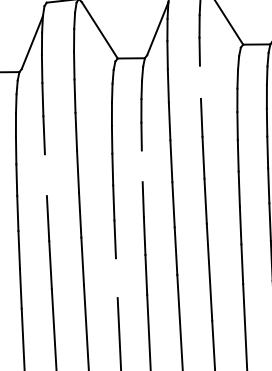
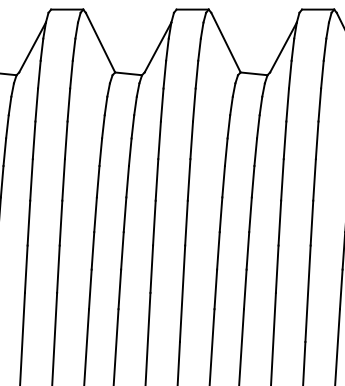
line: (200, 81) -> (194, 104), added
line: (142, 166) -> (127, 181), added
line: (45, 174) -> (31, 179), added
line: (116, 278) -> (90, 289), added

